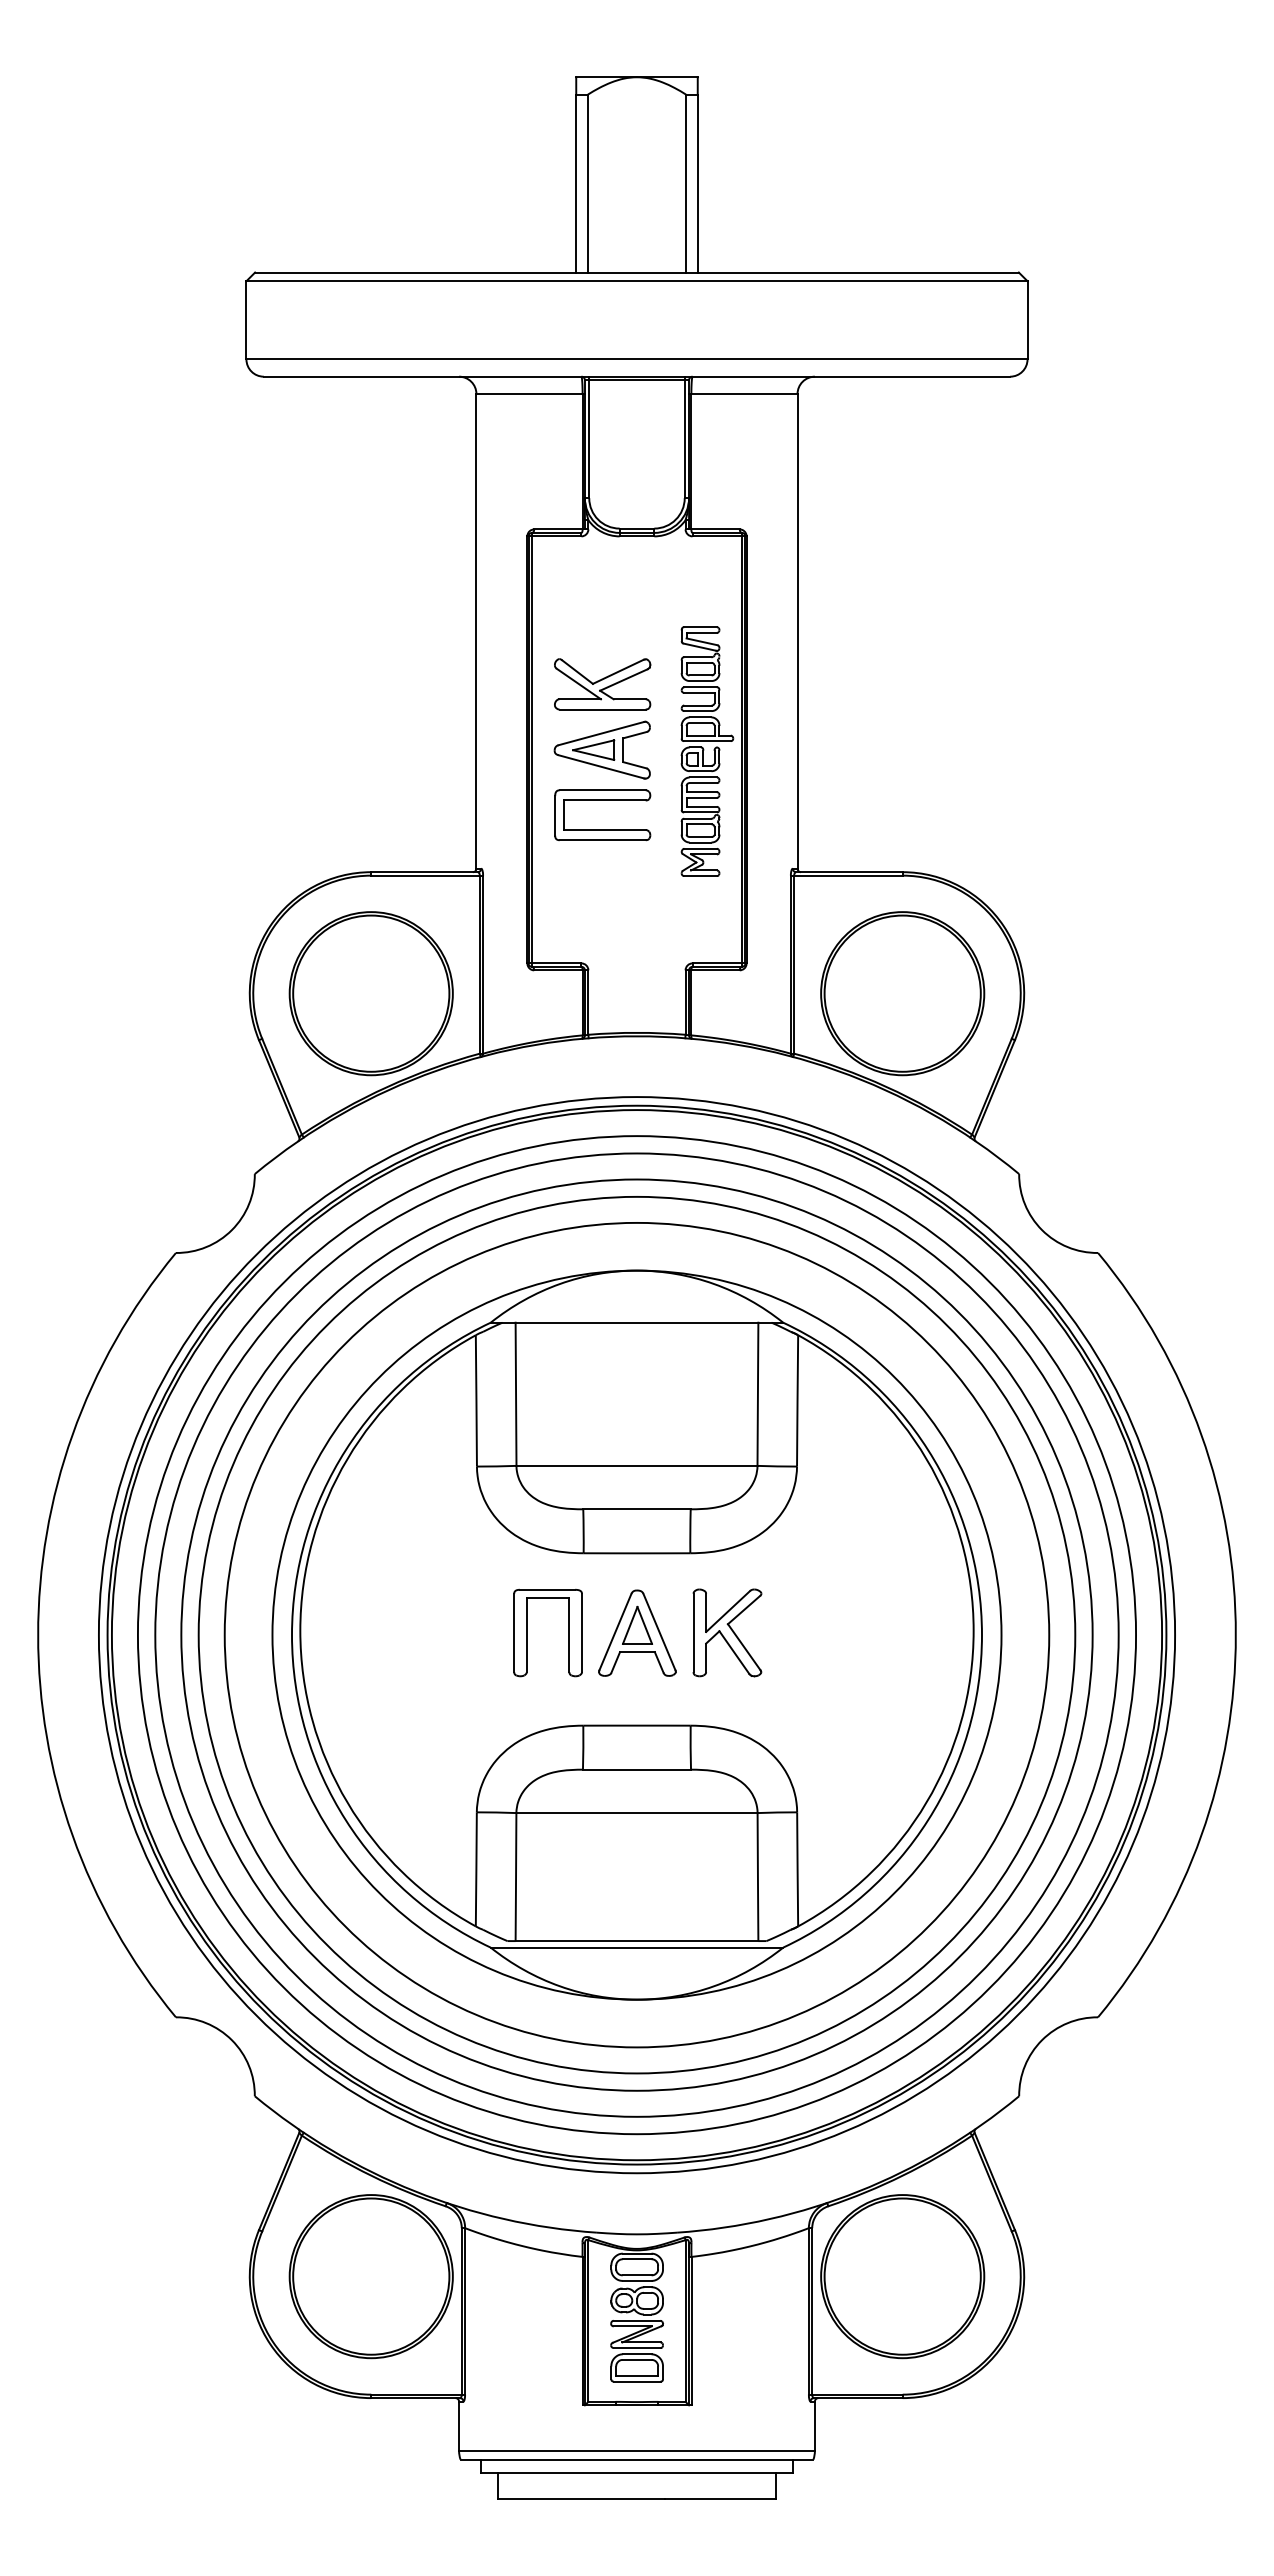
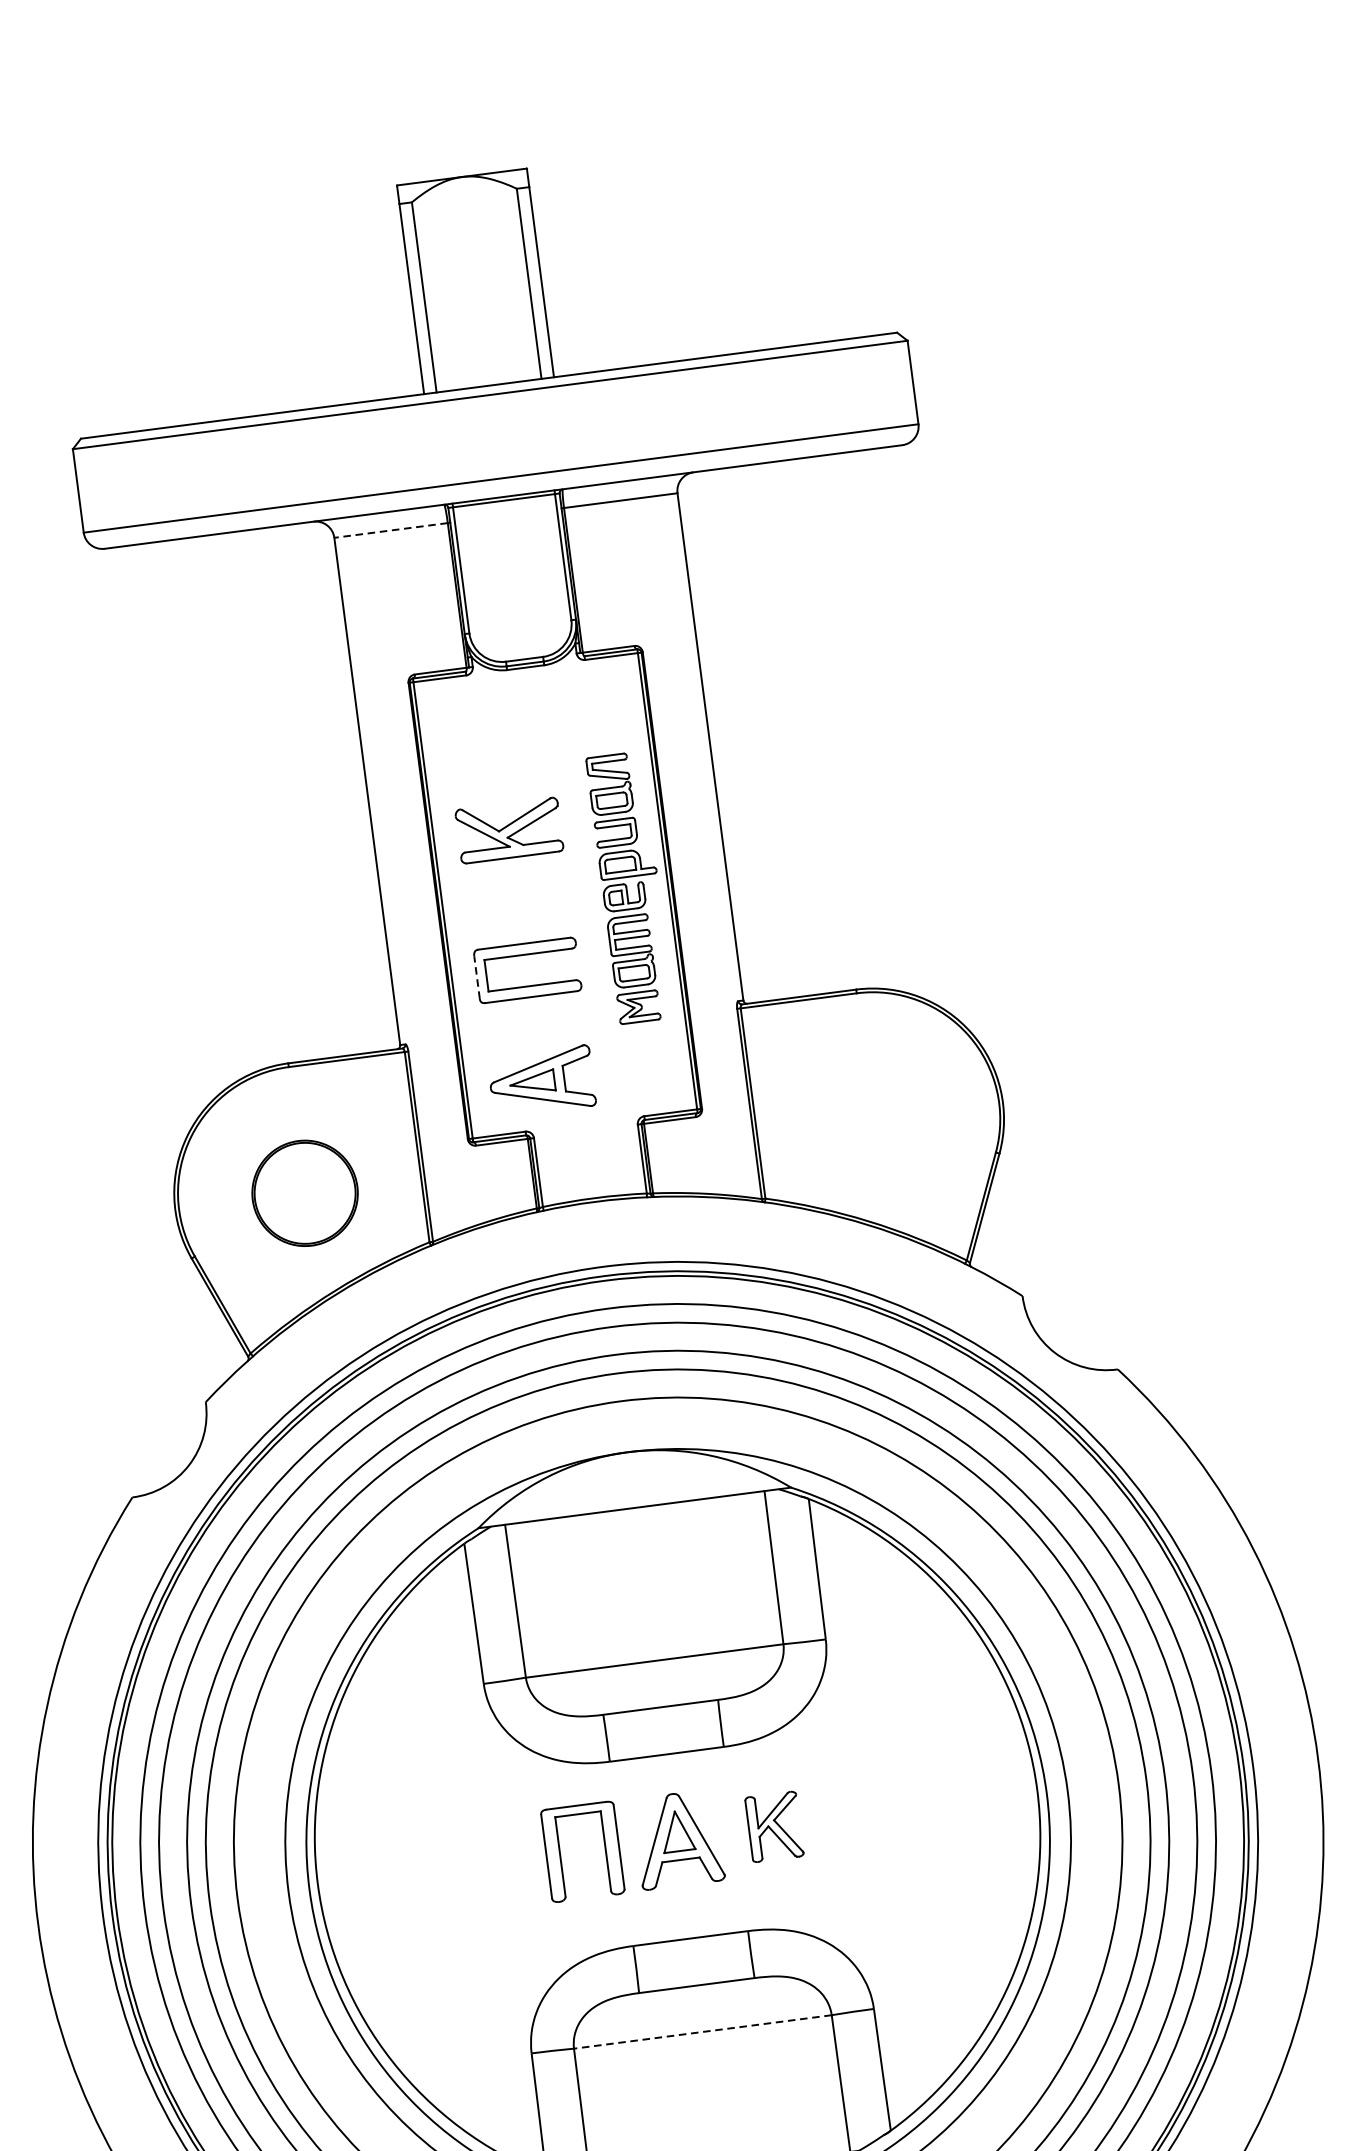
line: (529, 394) -> (391, 530), solid -> dashed
part: (601, 749) -> (540, 1080), moved
line: (555, 815) -> (477, 977), solid -> dashed
part: (370, 993) -> (304, 1193), size x0.6
part: (902, 993) -> (872, 1119), removed
part: (727, 1632) -> (774, 1826), size x0.7
line: (636, 1813) -> (702, 2032), solid -> dashed

